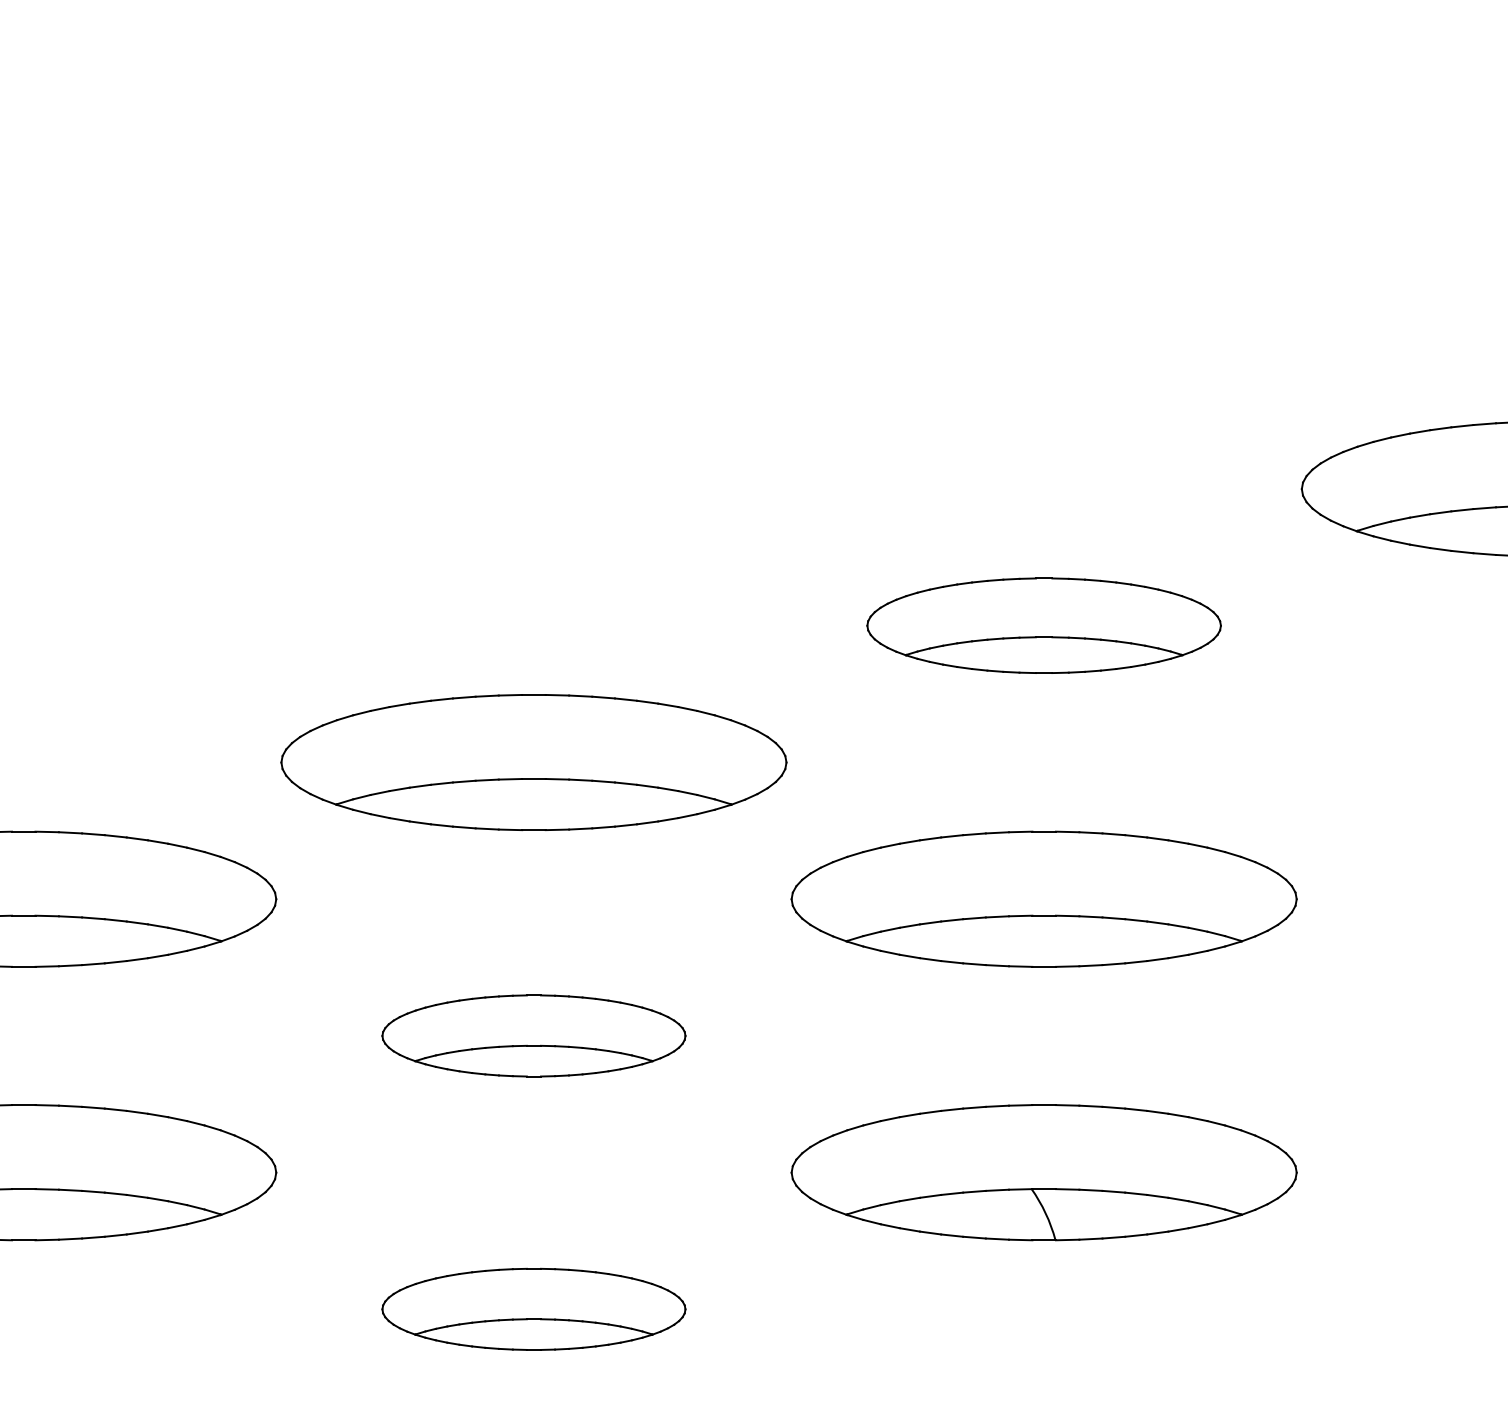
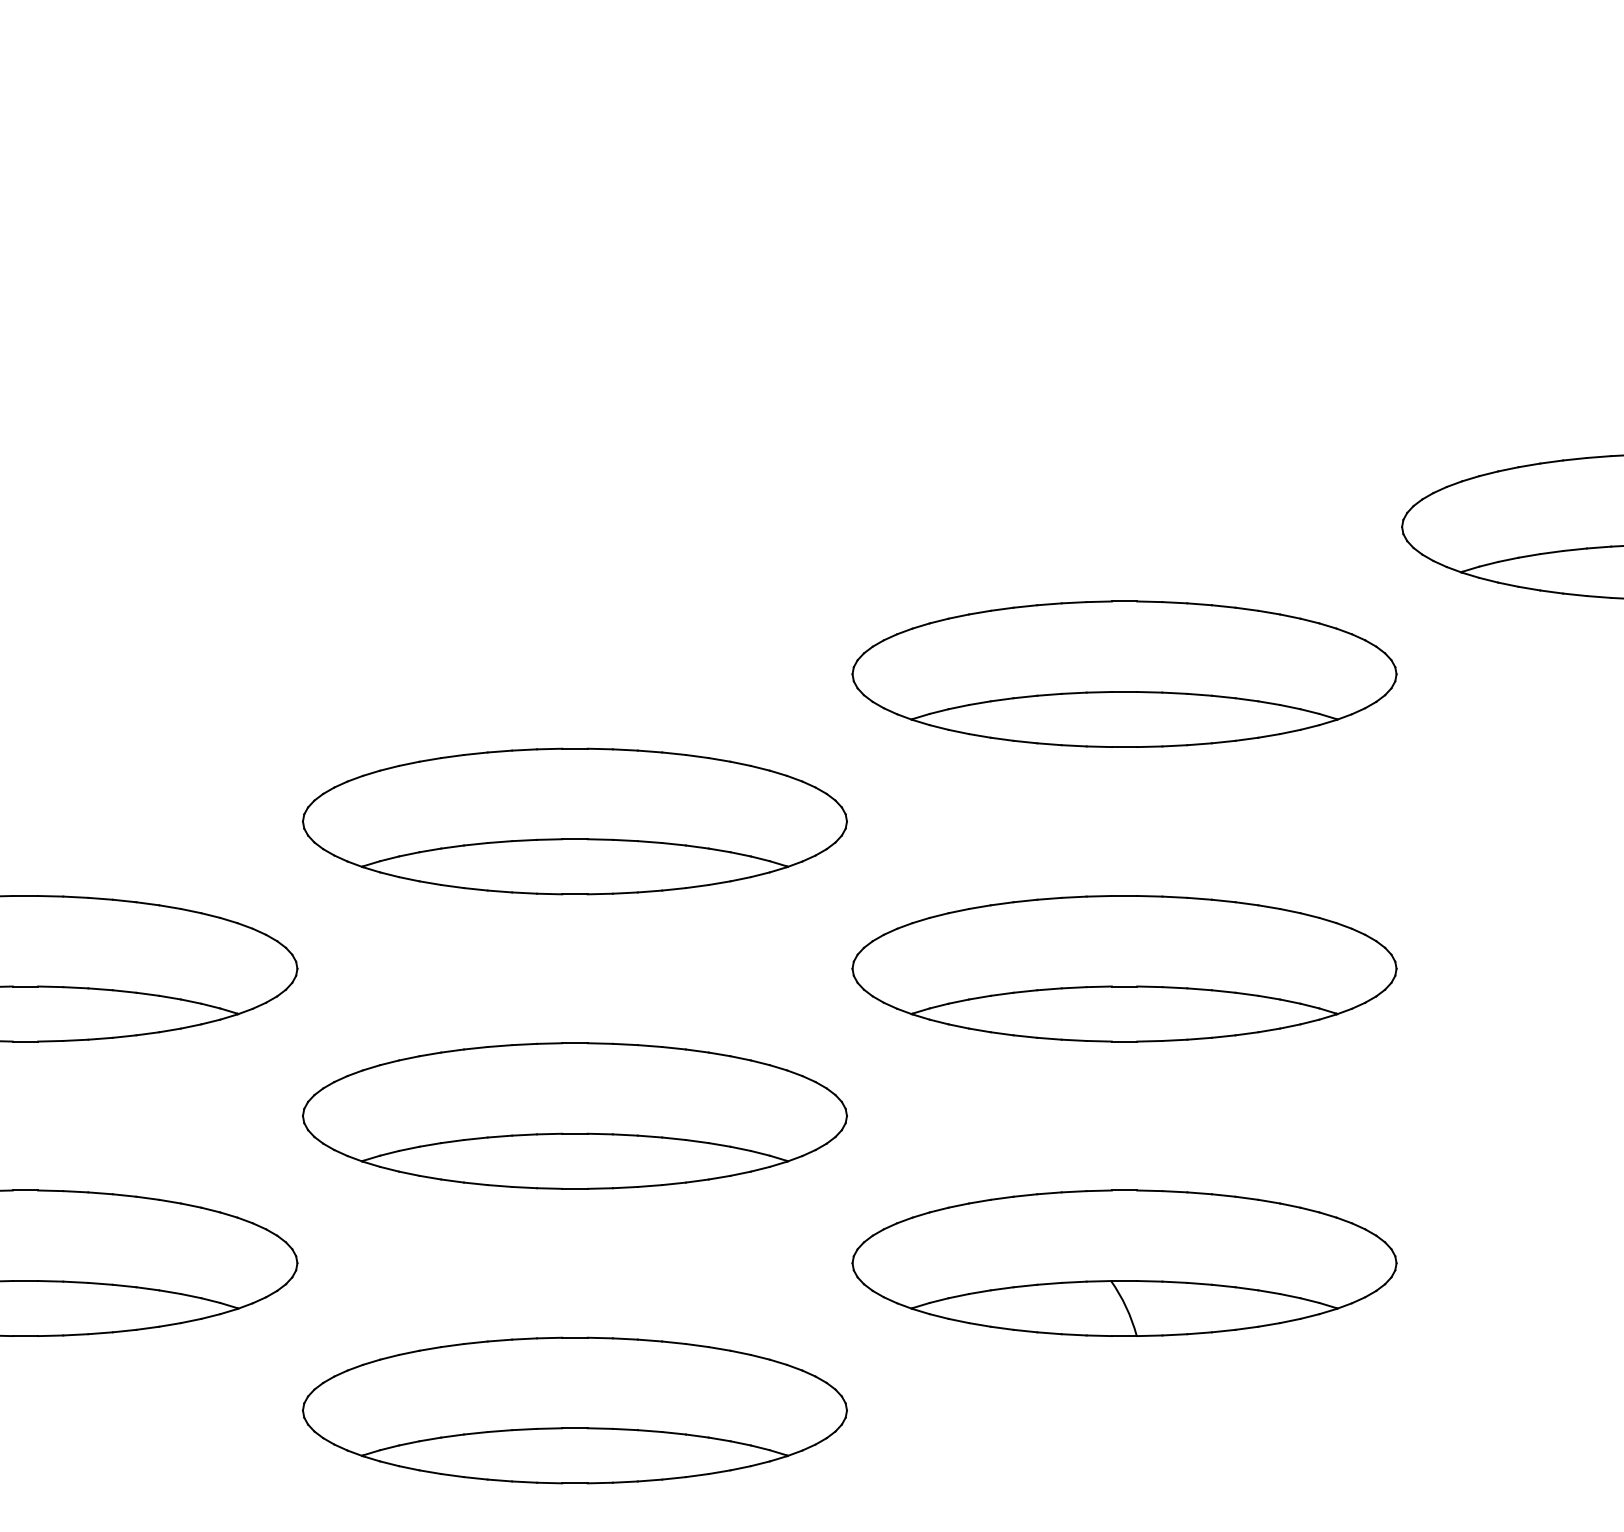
part: (1044, 625) -> (1124, 673), size x1.43
part: (533, 1035) -> (574, 1115), size x1.67
part: (533, 1309) -> (574, 1410), size x1.67

